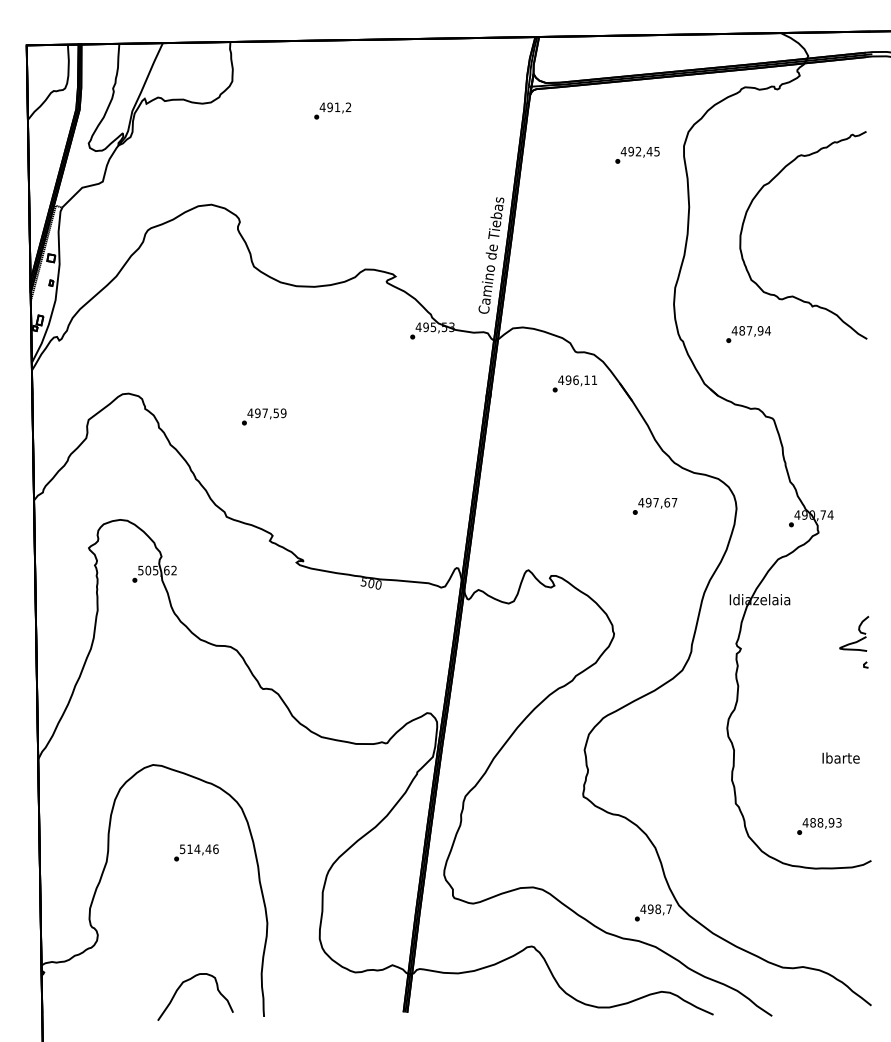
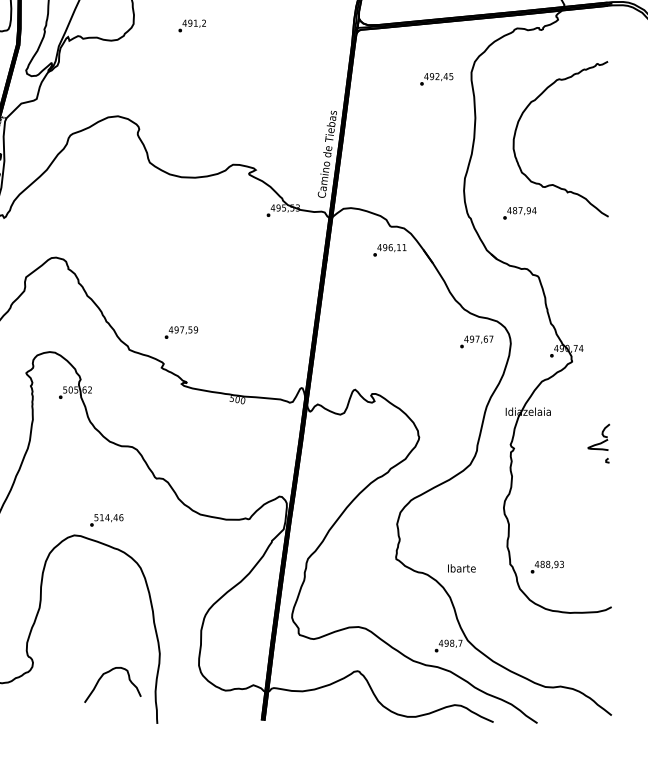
text: (332, 110) -> (192, 25), moved
text: (264, 416) -> (181, 332), moved
text: (654, 506) -> (476, 342), moved
text: (840, 757) -> (461, 567), moved
text: (819, 826) -> (547, 567), moved
text: (196, 852) -> (106, 520), moved
curve: (187, 981) -> (106, 673), moved

